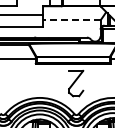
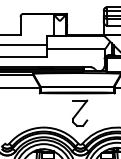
line: (72, 19) -> (76, 49), dashed -> solid

